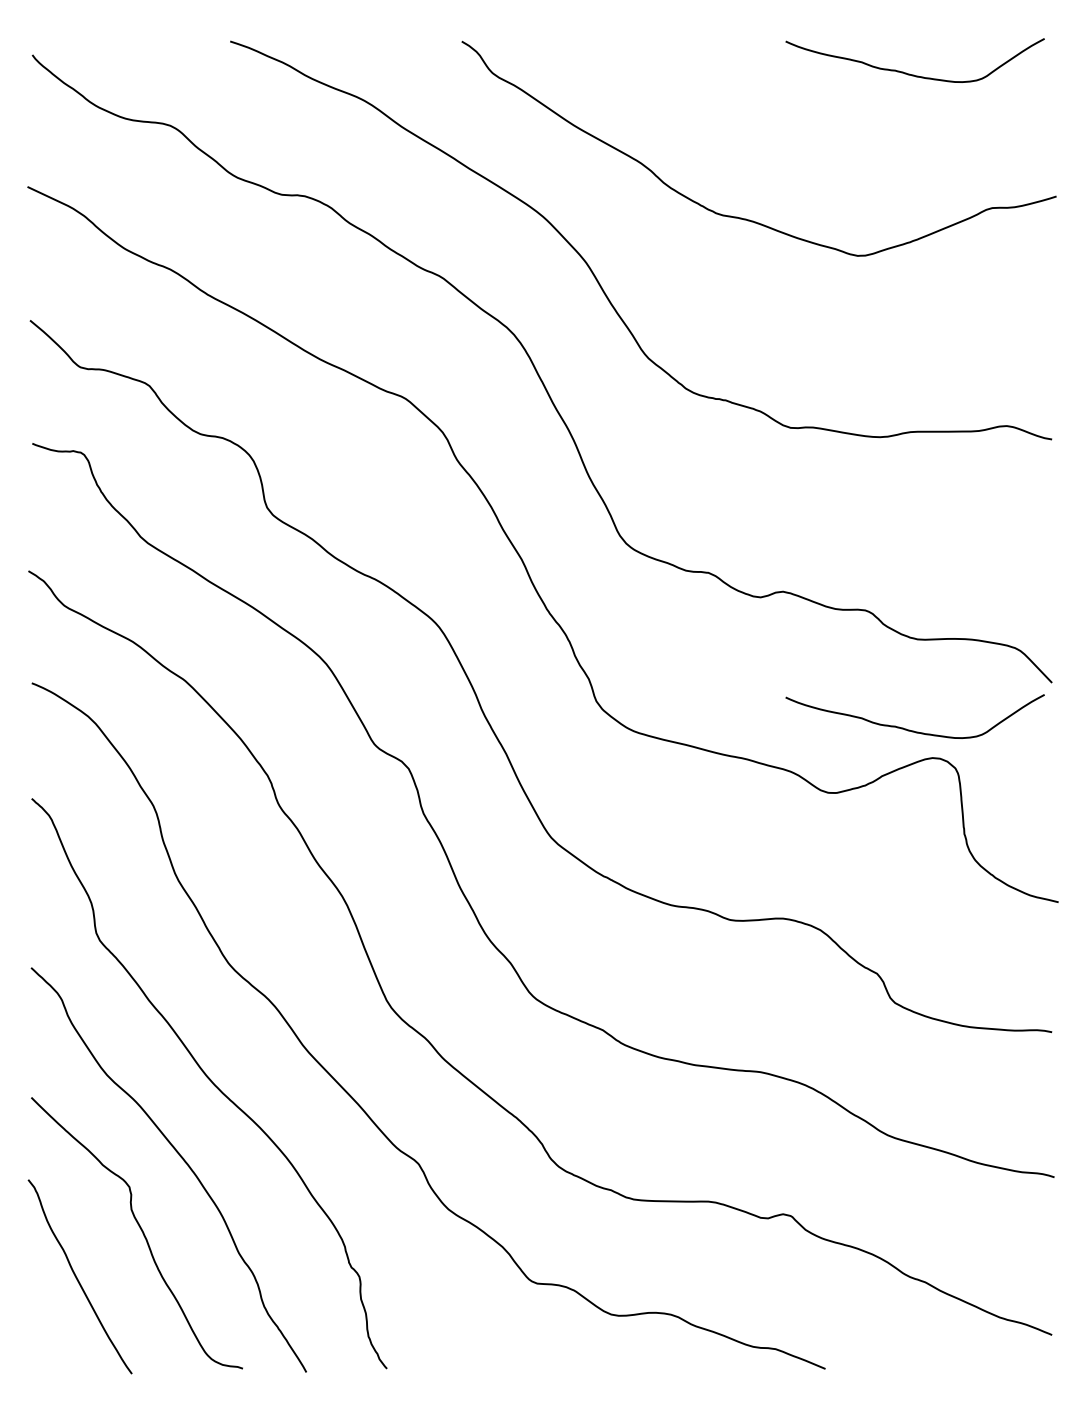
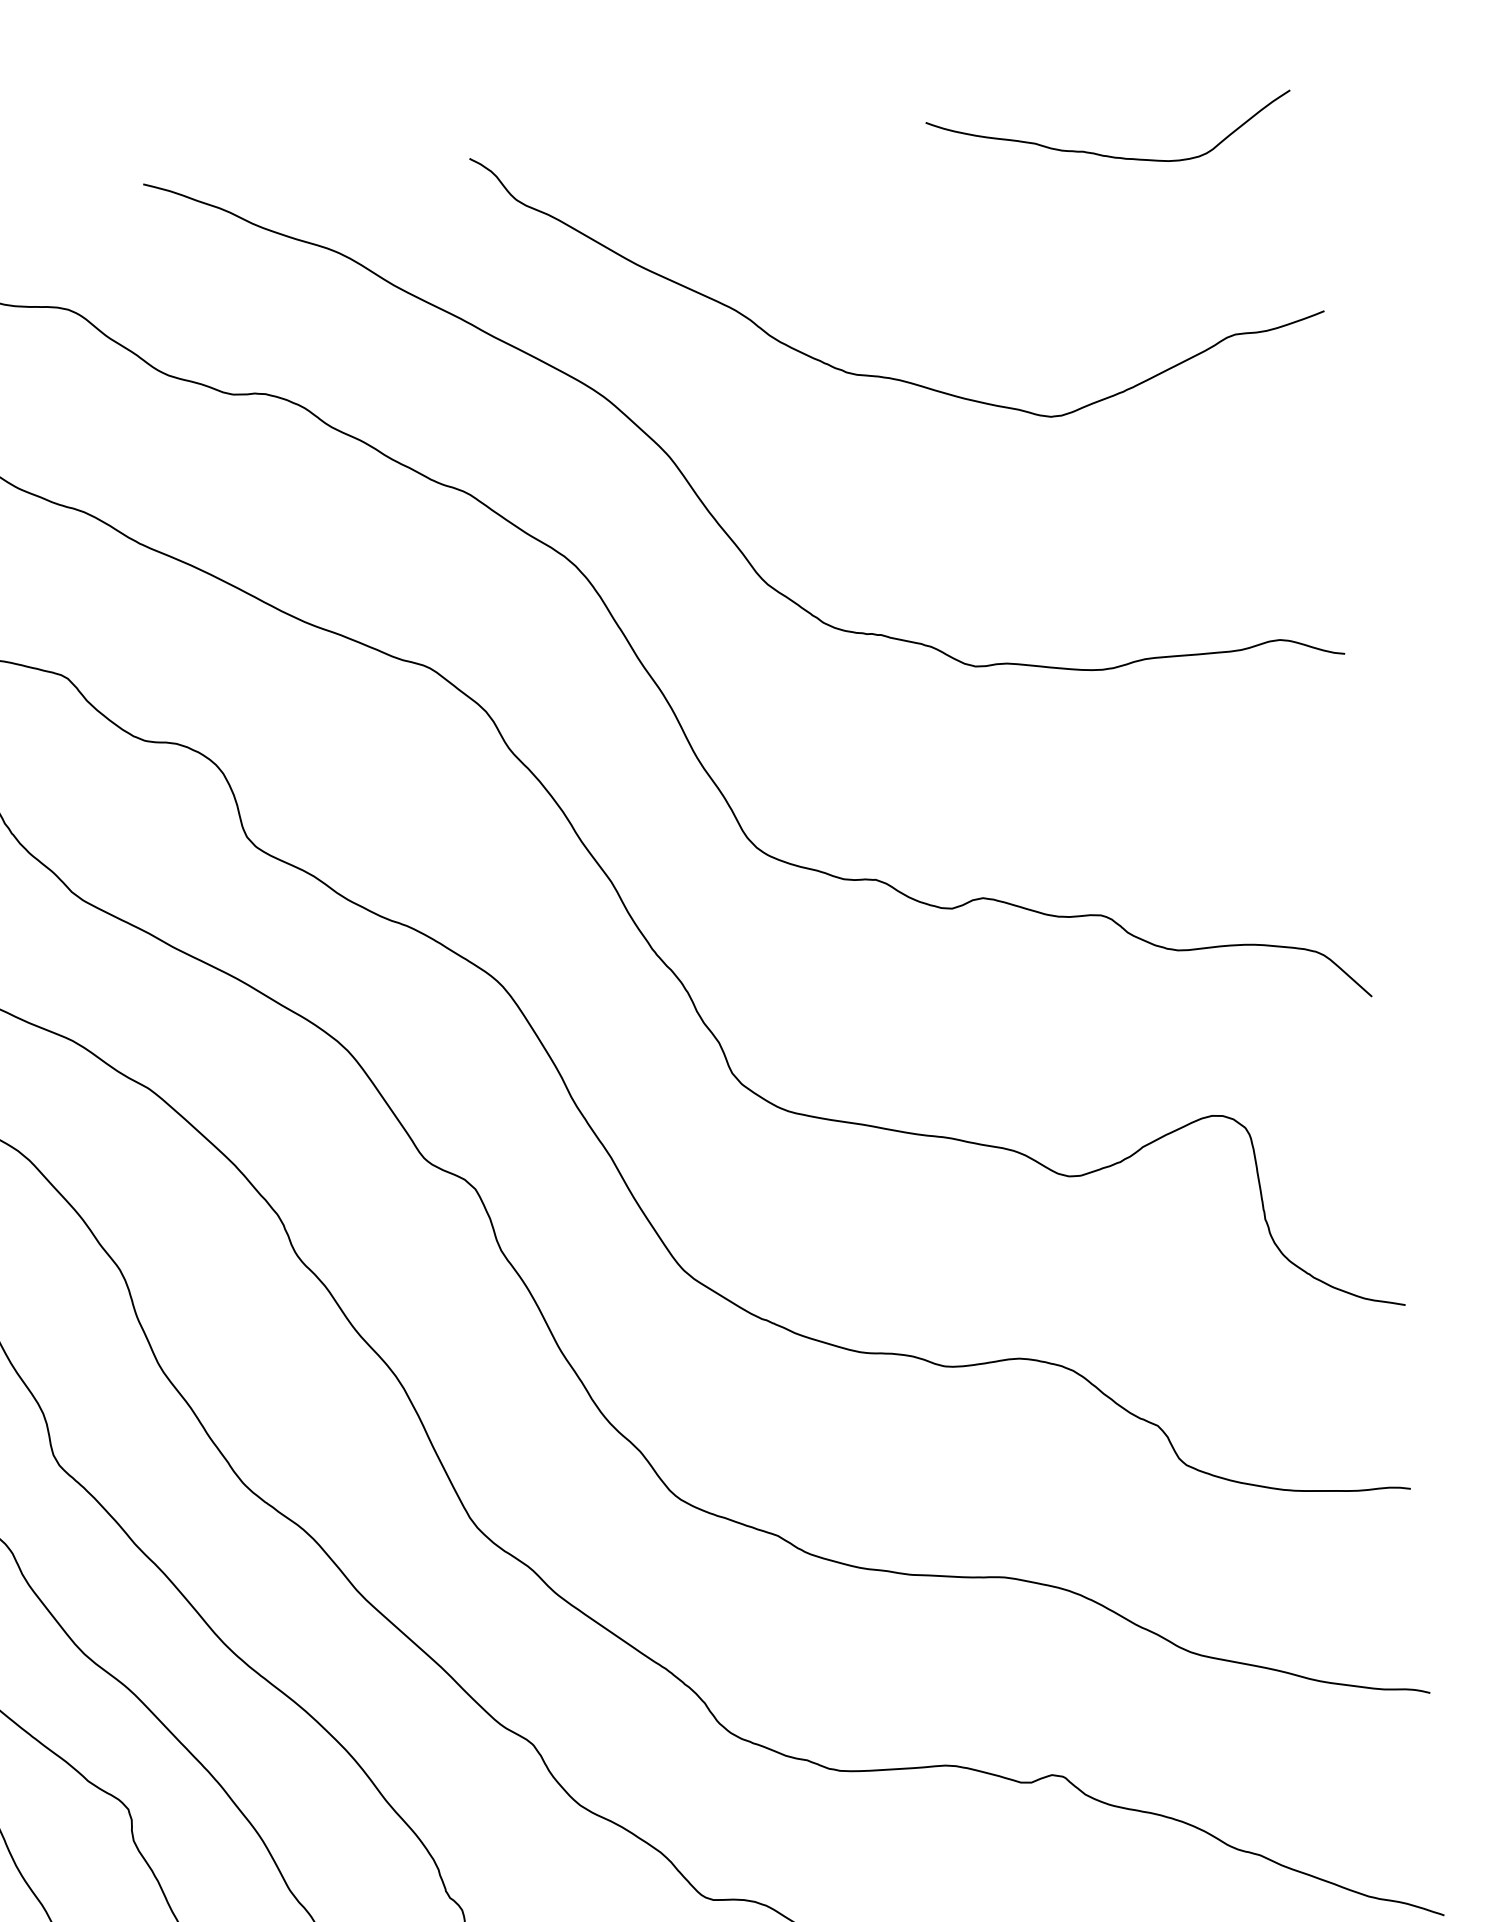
curve: (909, 729) -> (1176, 1078), removed

